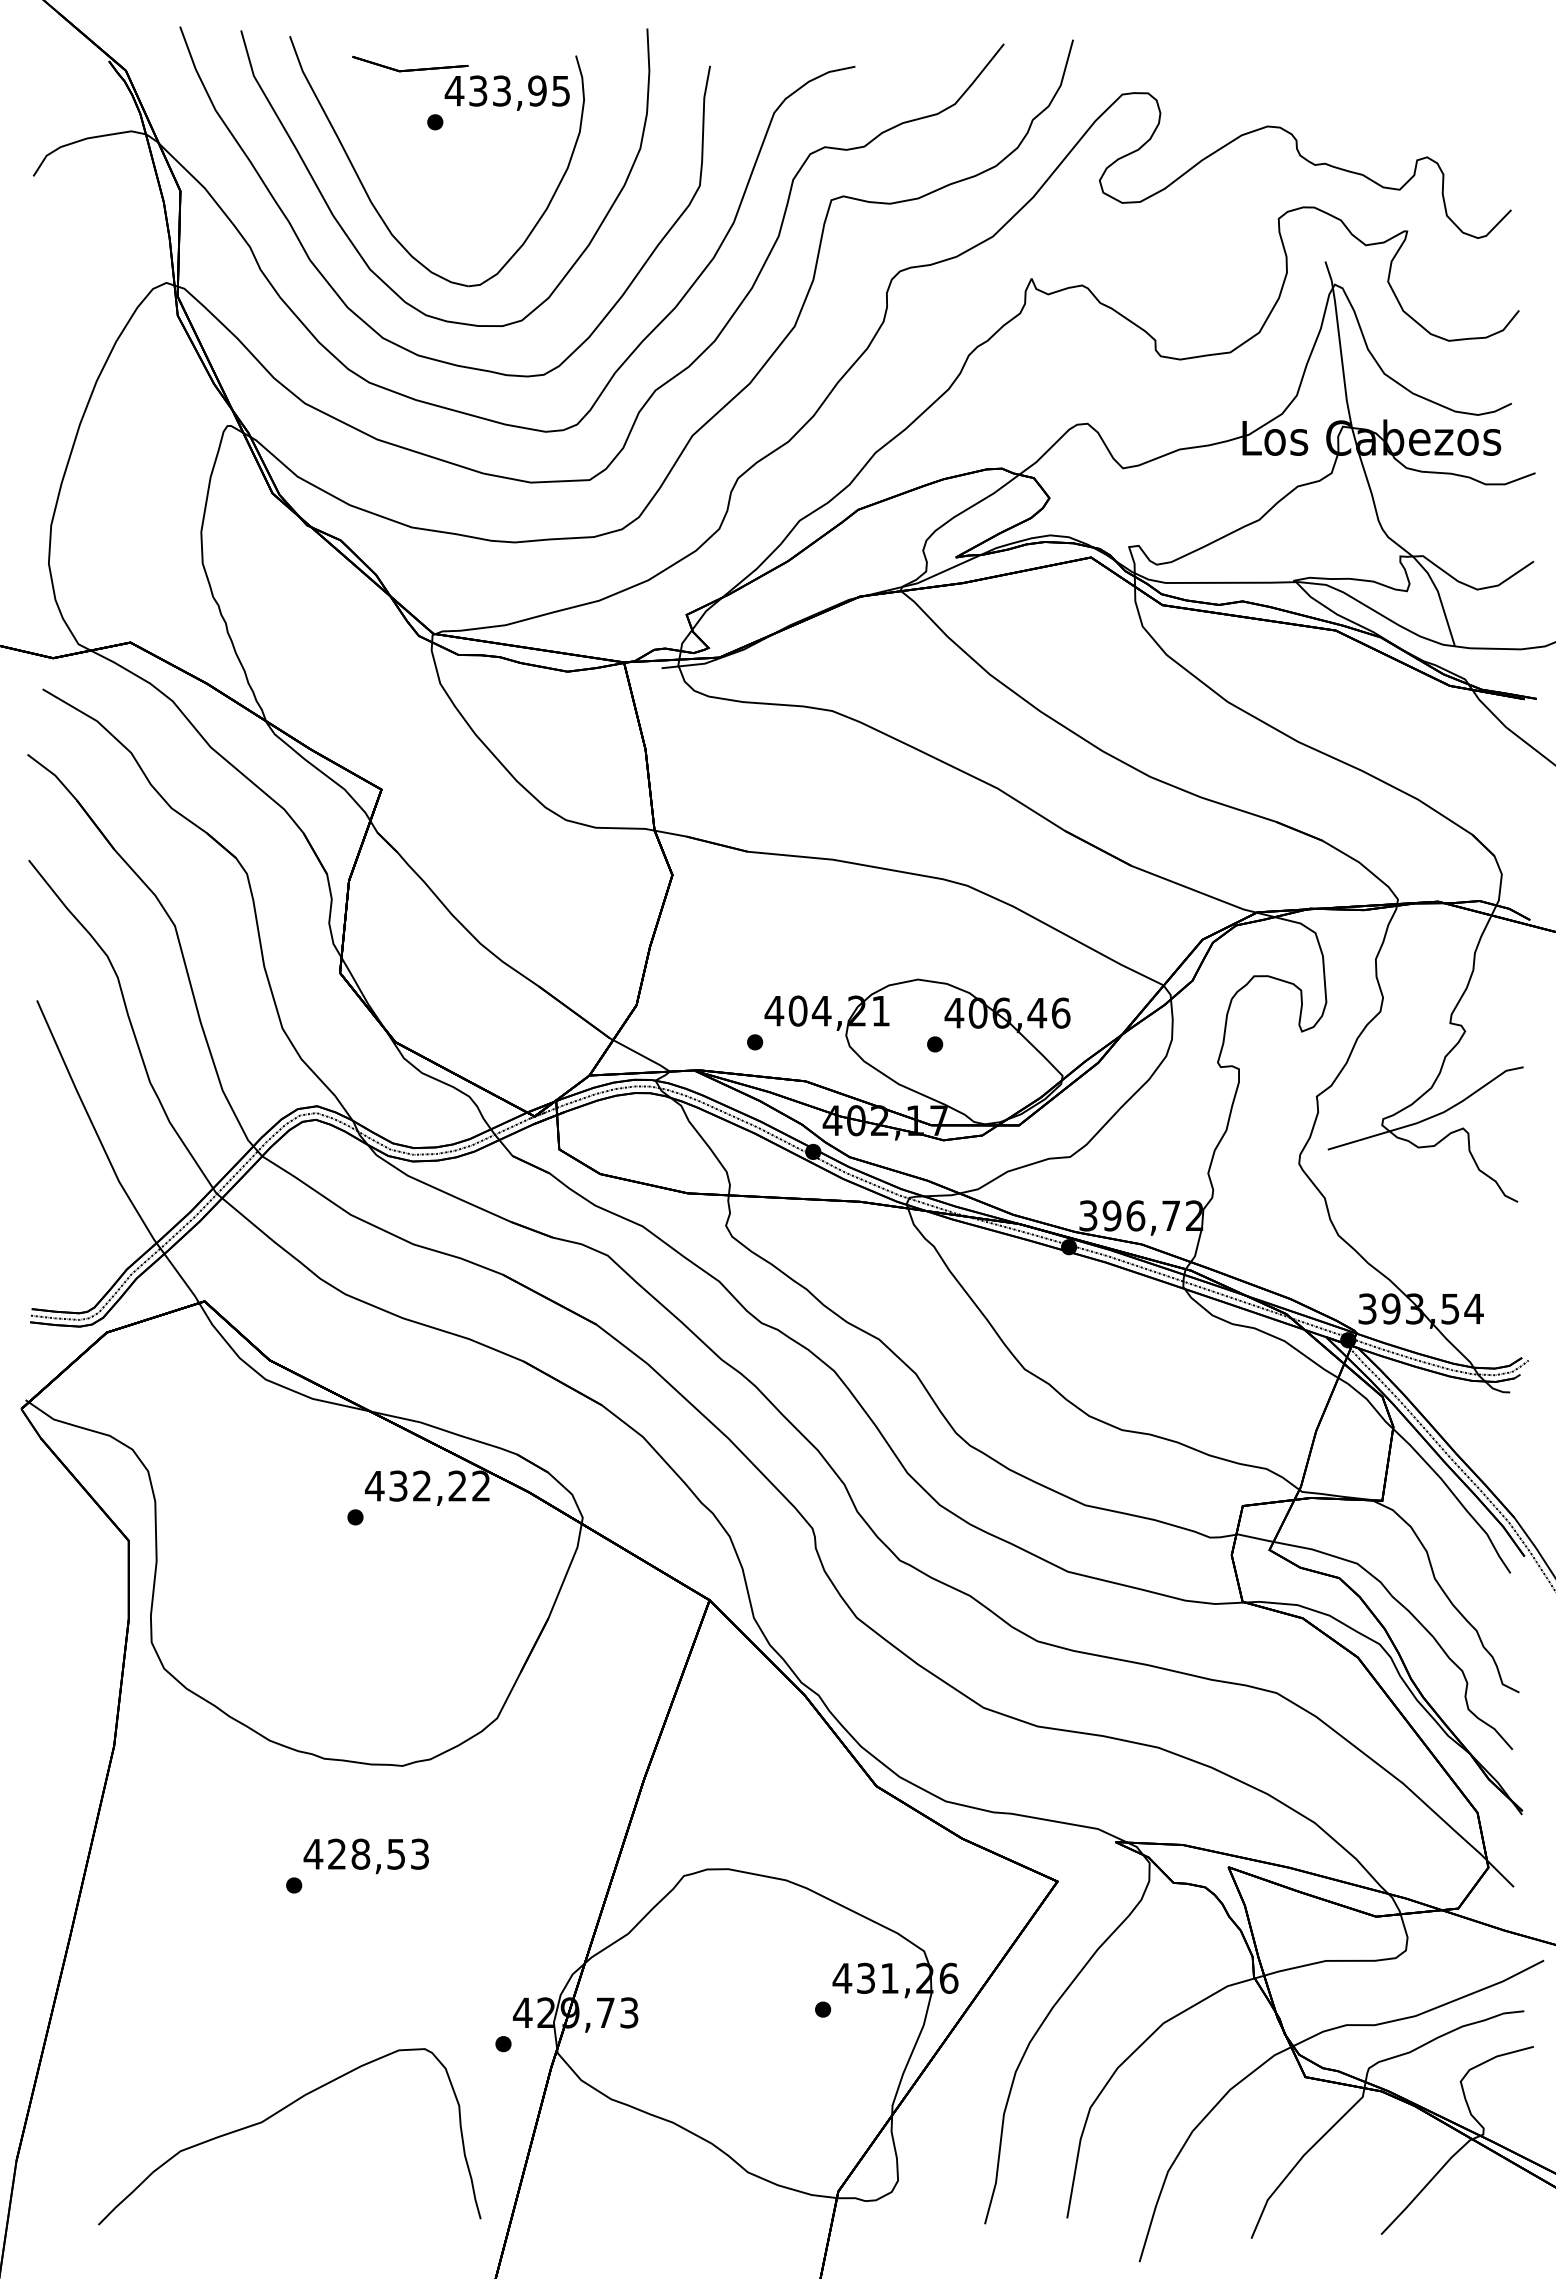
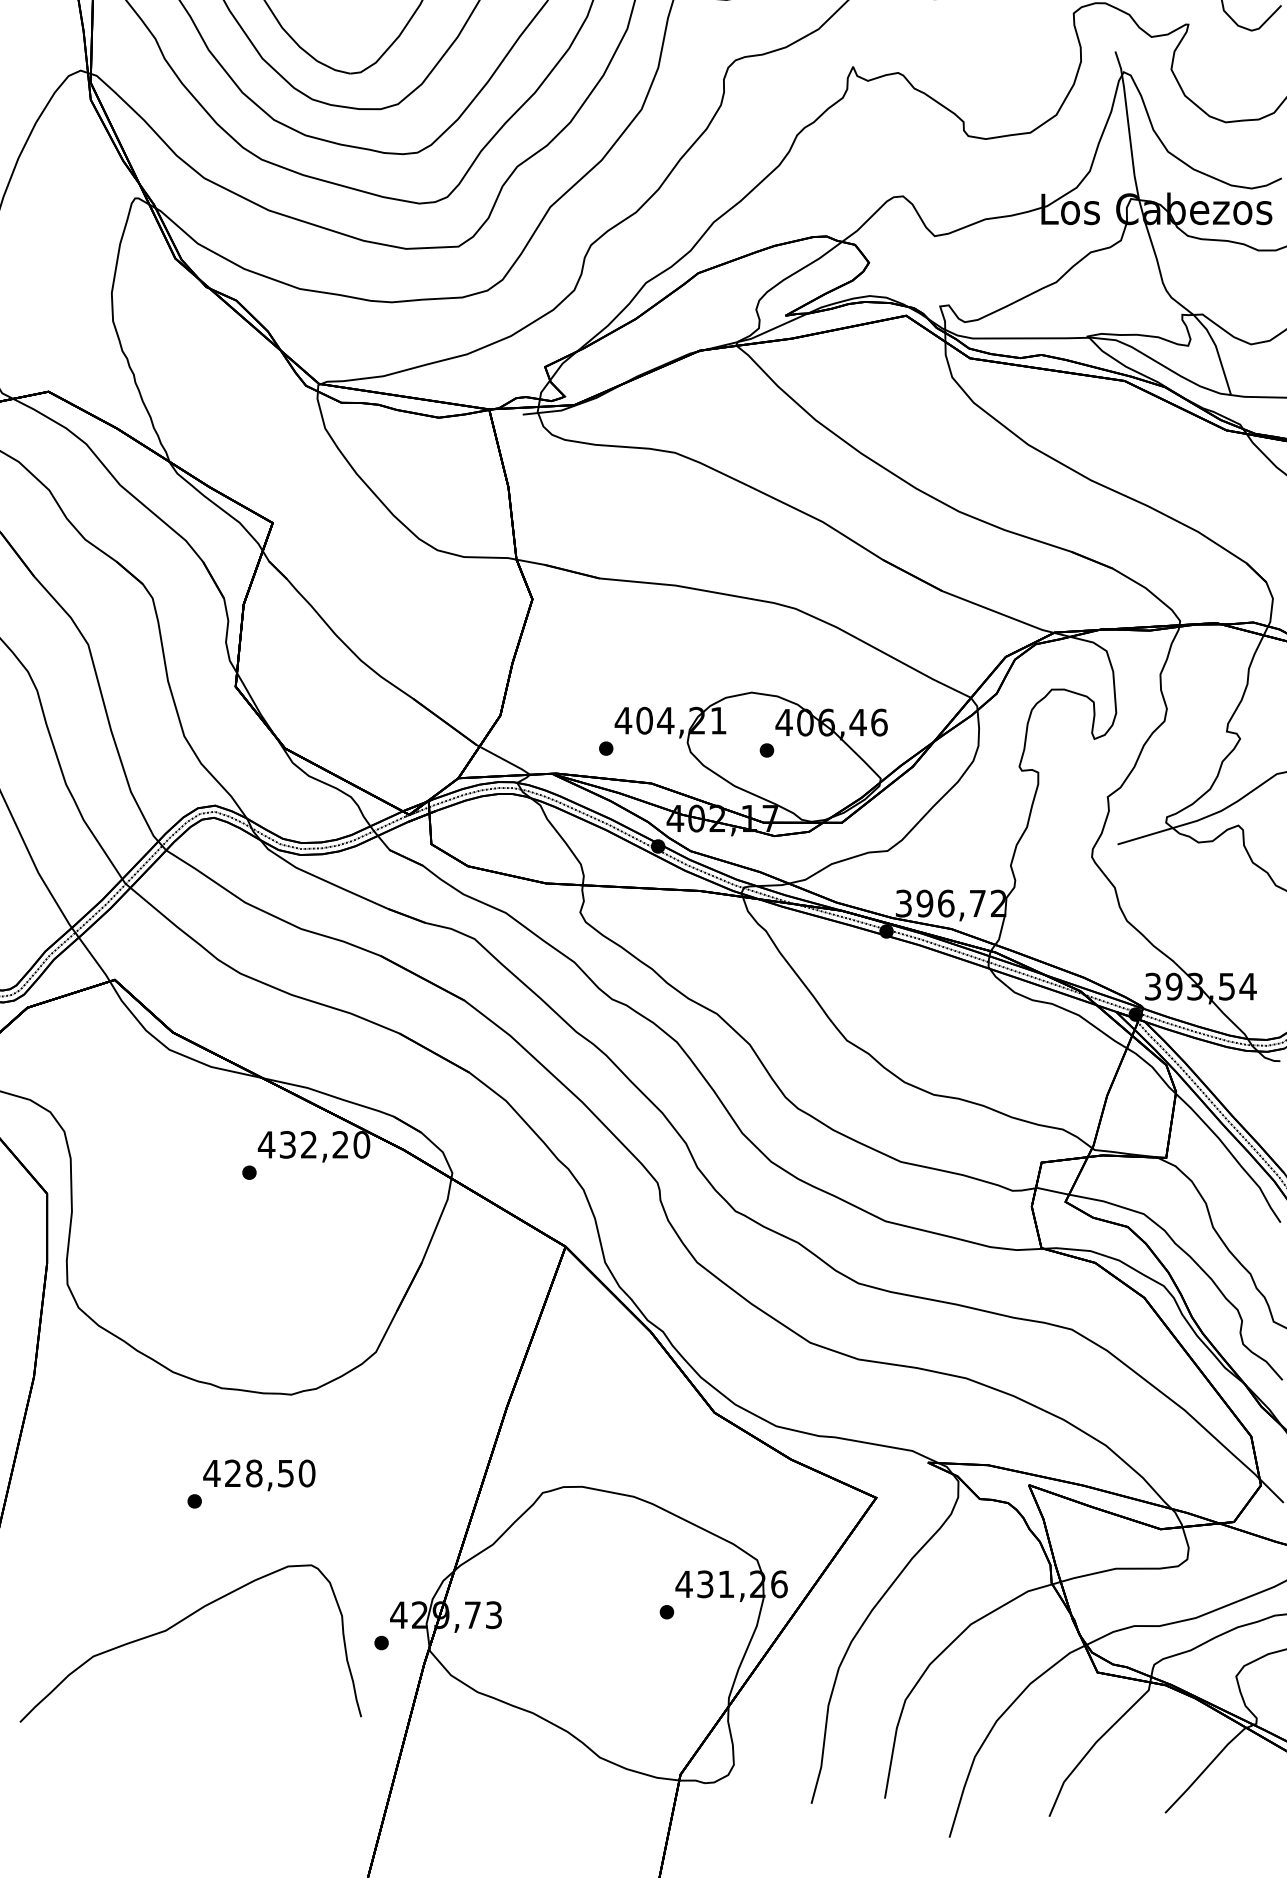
text: (481, 1485) -> (361, 1144), 432,22 -> 432,20
text: (419, 1853) -> (306, 1472), 428,53 -> 428,50
curve: (276, 2114) -> (178, 1623), moved

